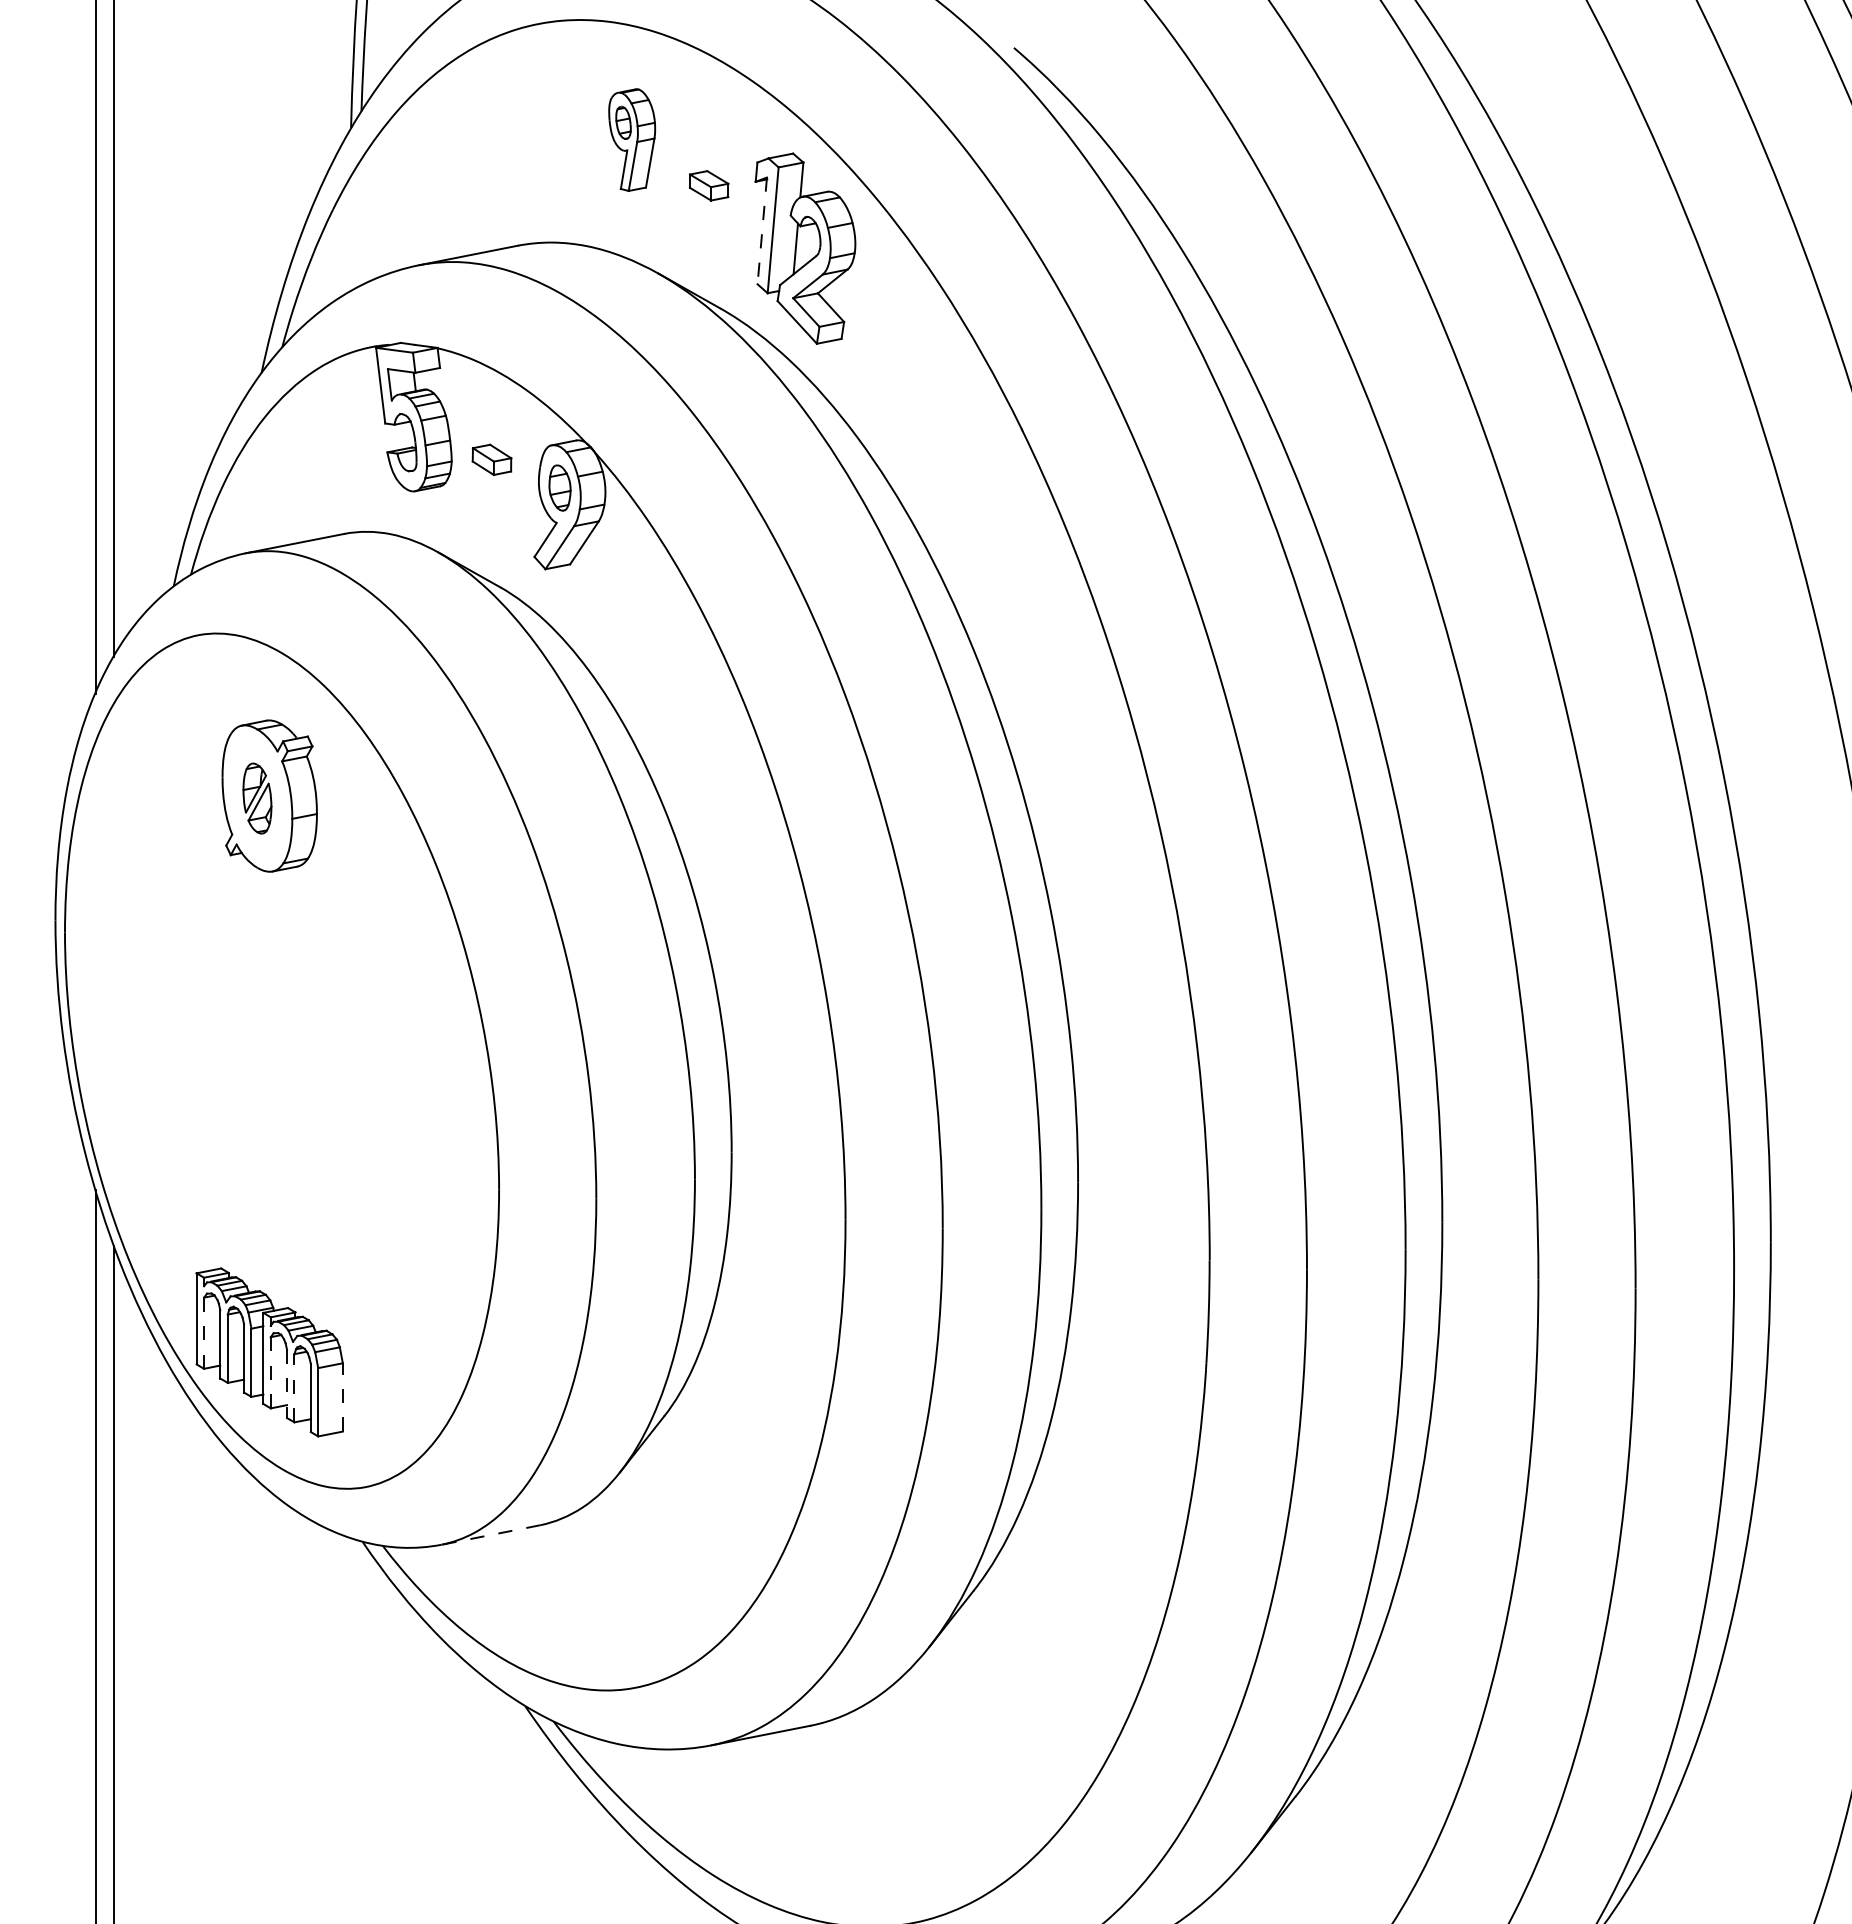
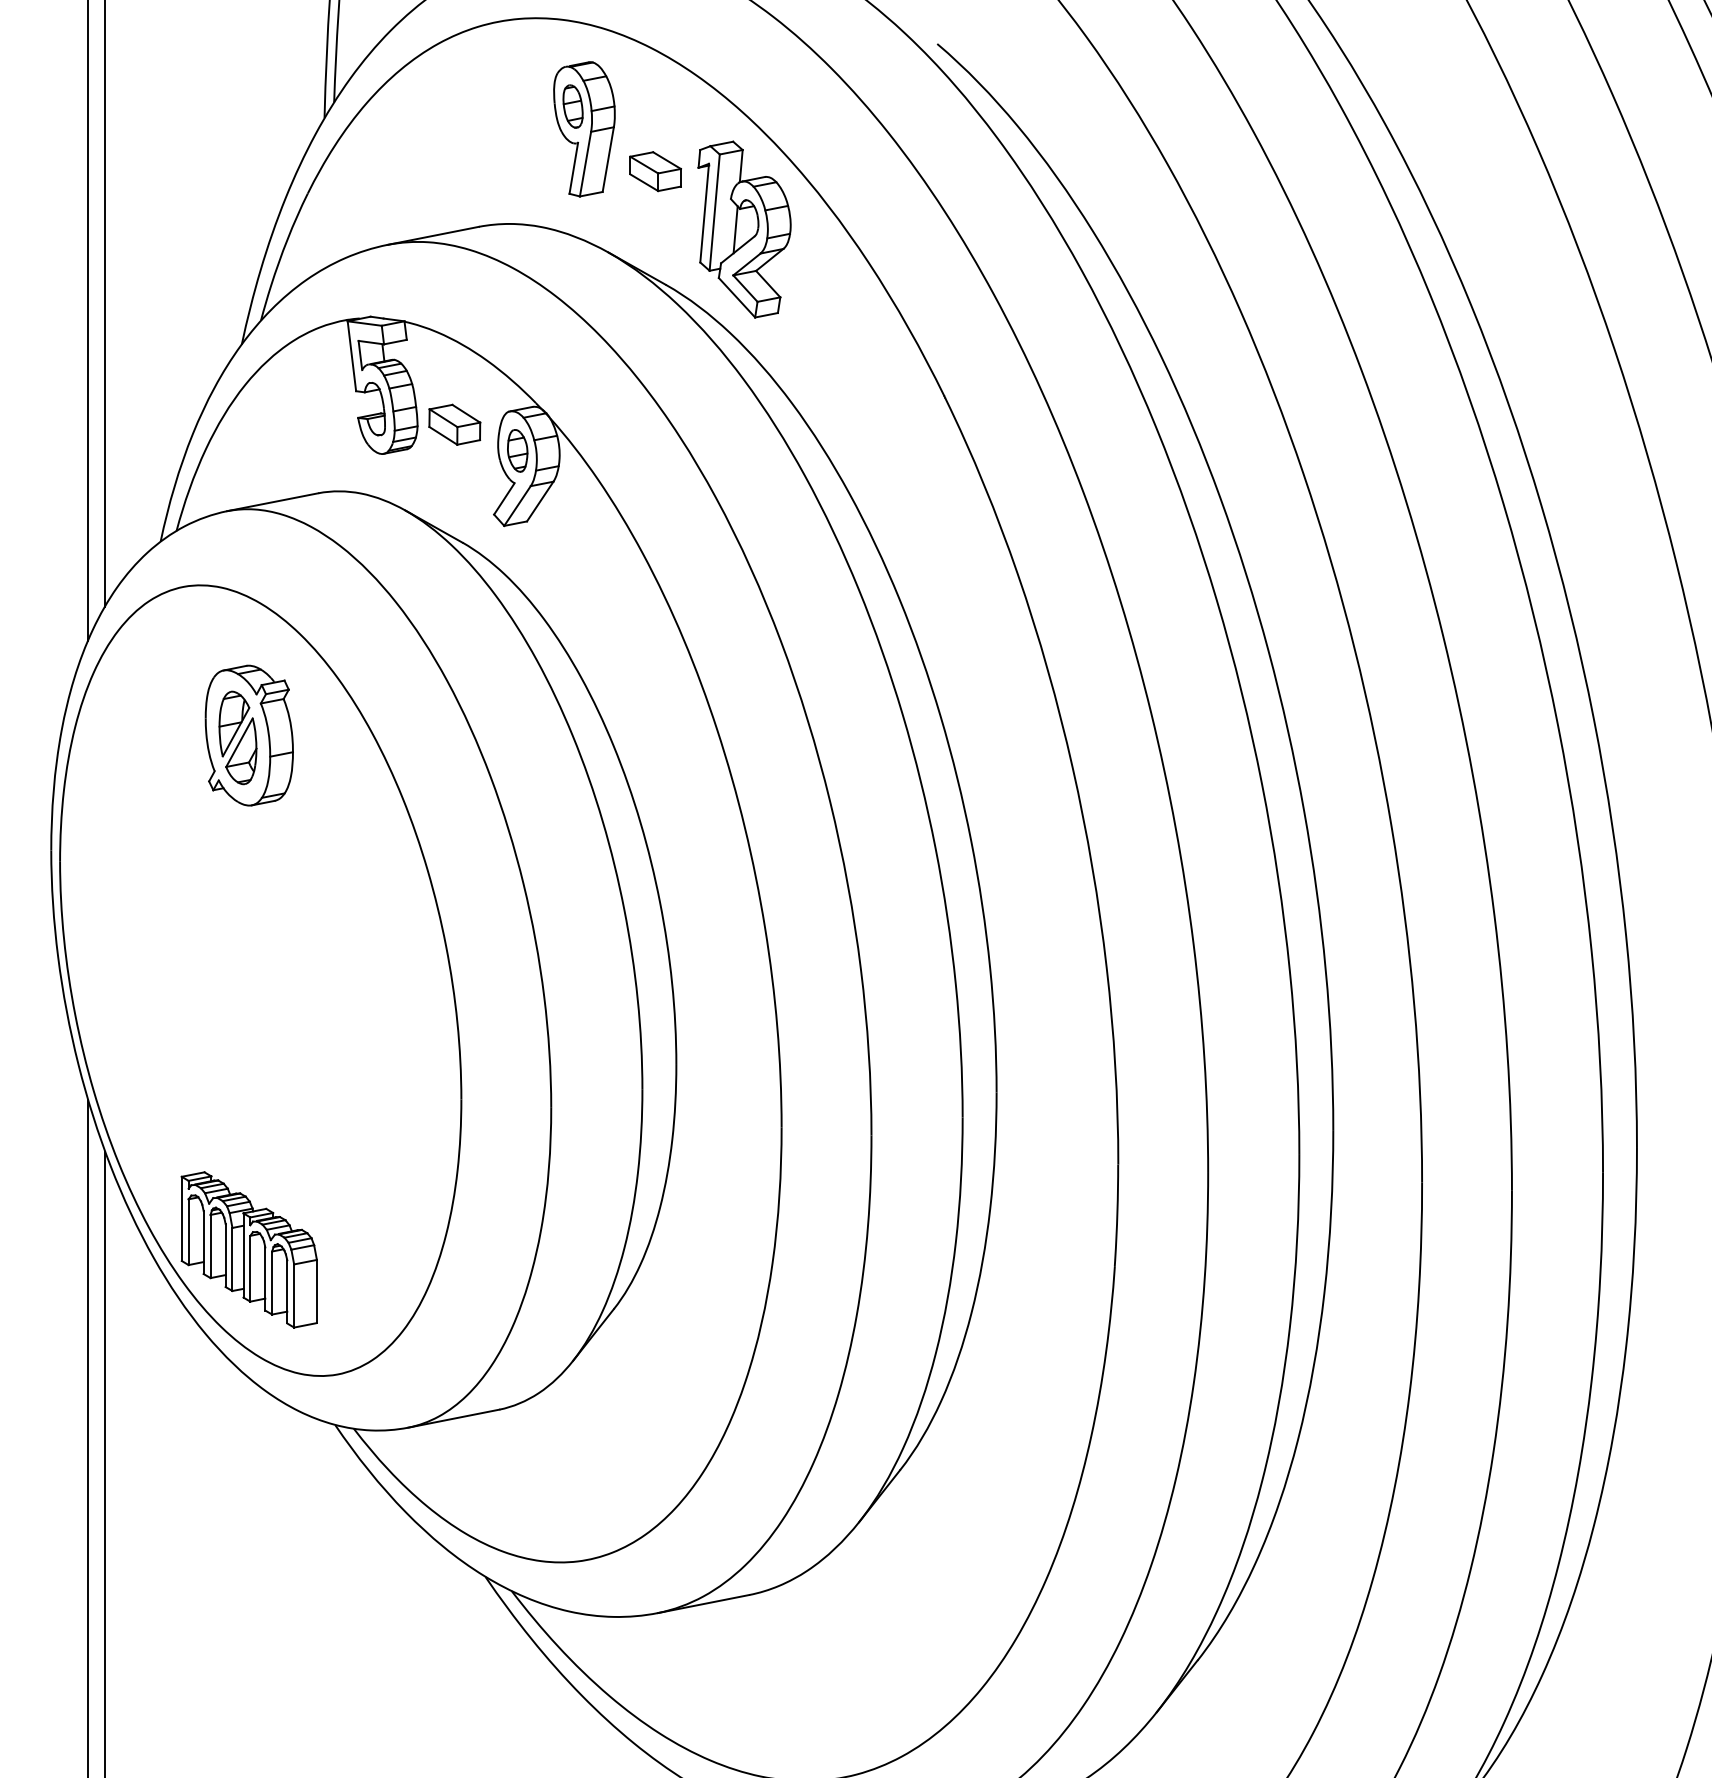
part: (631, 139) -> (583, 128), size x1.43
part: (708, 185) -> (654, 171), size x1.43
line: (762, 230) -> (704, 212), dashed -> solid
part: (491, 459) -> (454, 424), size x1.43
part: (257, 798) -> (238, 737), size x1.43
line: (204, 1333) -> (189, 1232), dashed -> solid
line: (270, 1372) -> (250, 1268), dashed -> solid
line: (287, 1384) -> (265, 1279), dashed -> solid
line: (294, 1387) -> (272, 1282), dashed -> solid
line: (342, 1396) -> (316, 1290), dashed -> solid
line: (490, 1535) -> (453, 1419), dashed -> solid

